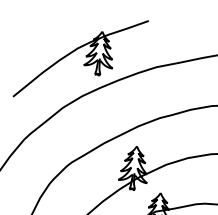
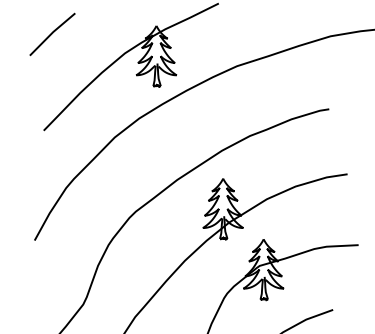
line: (27, 28) -> (52, 34), added

